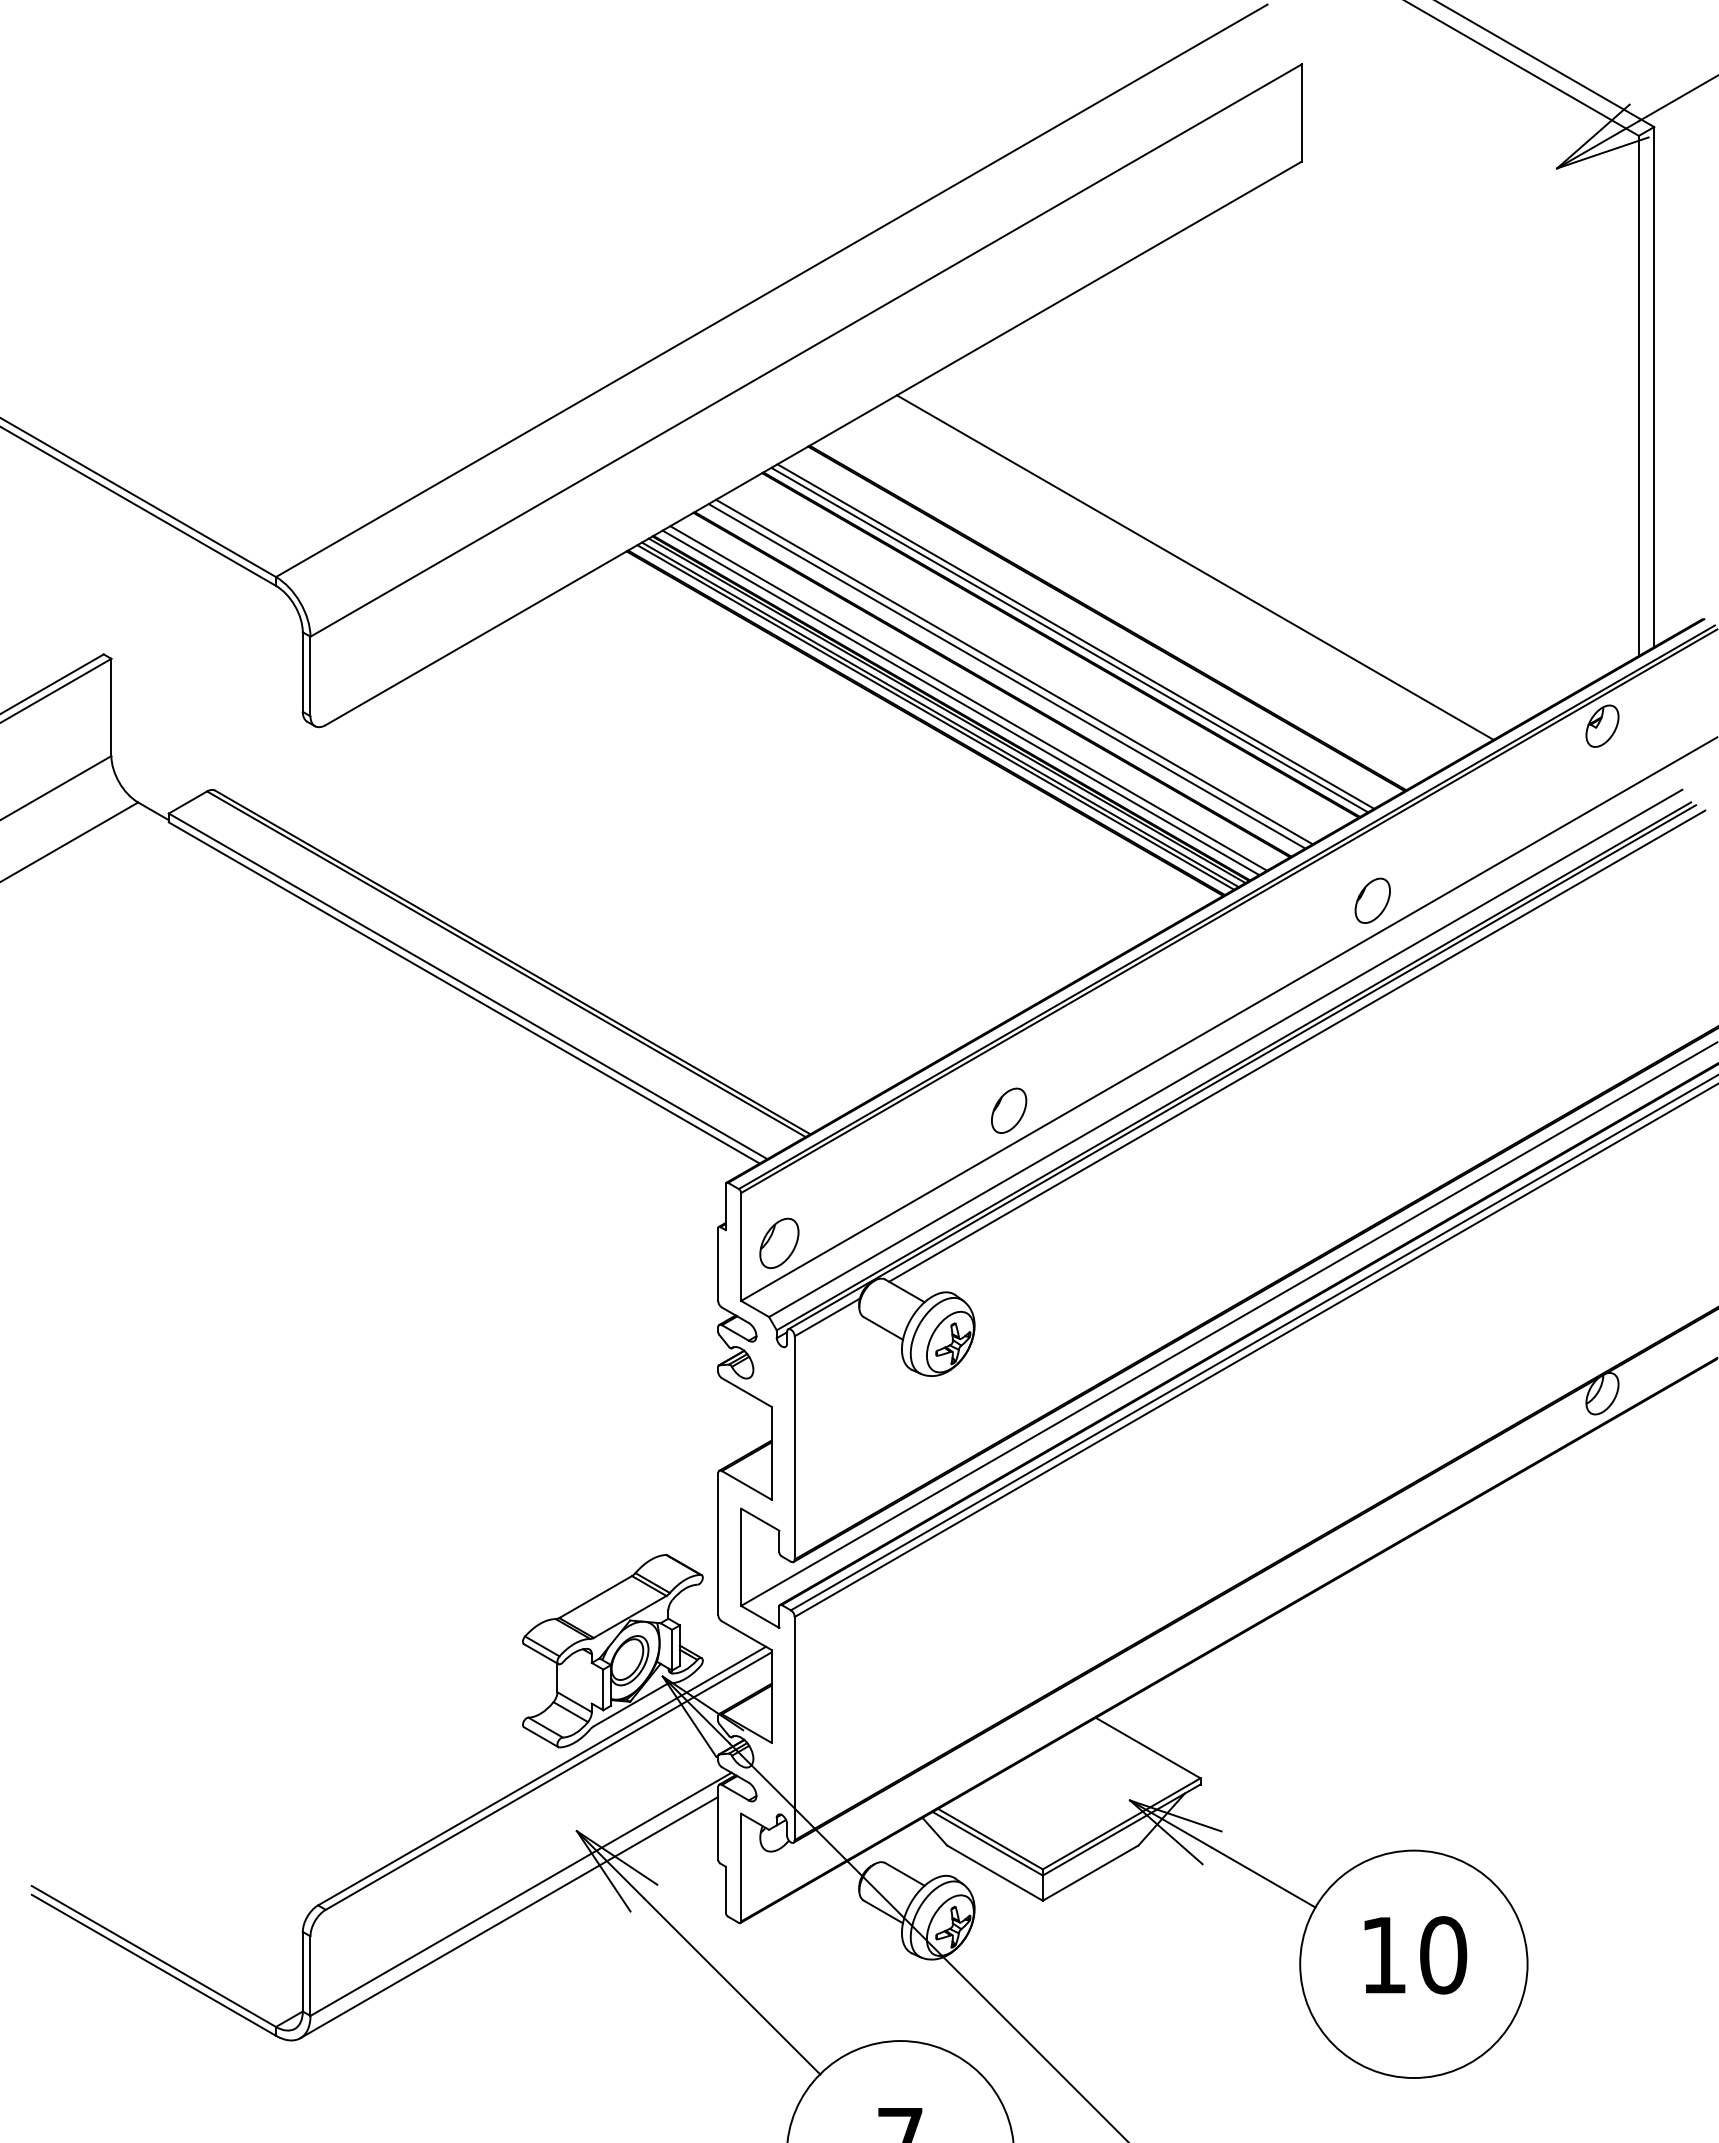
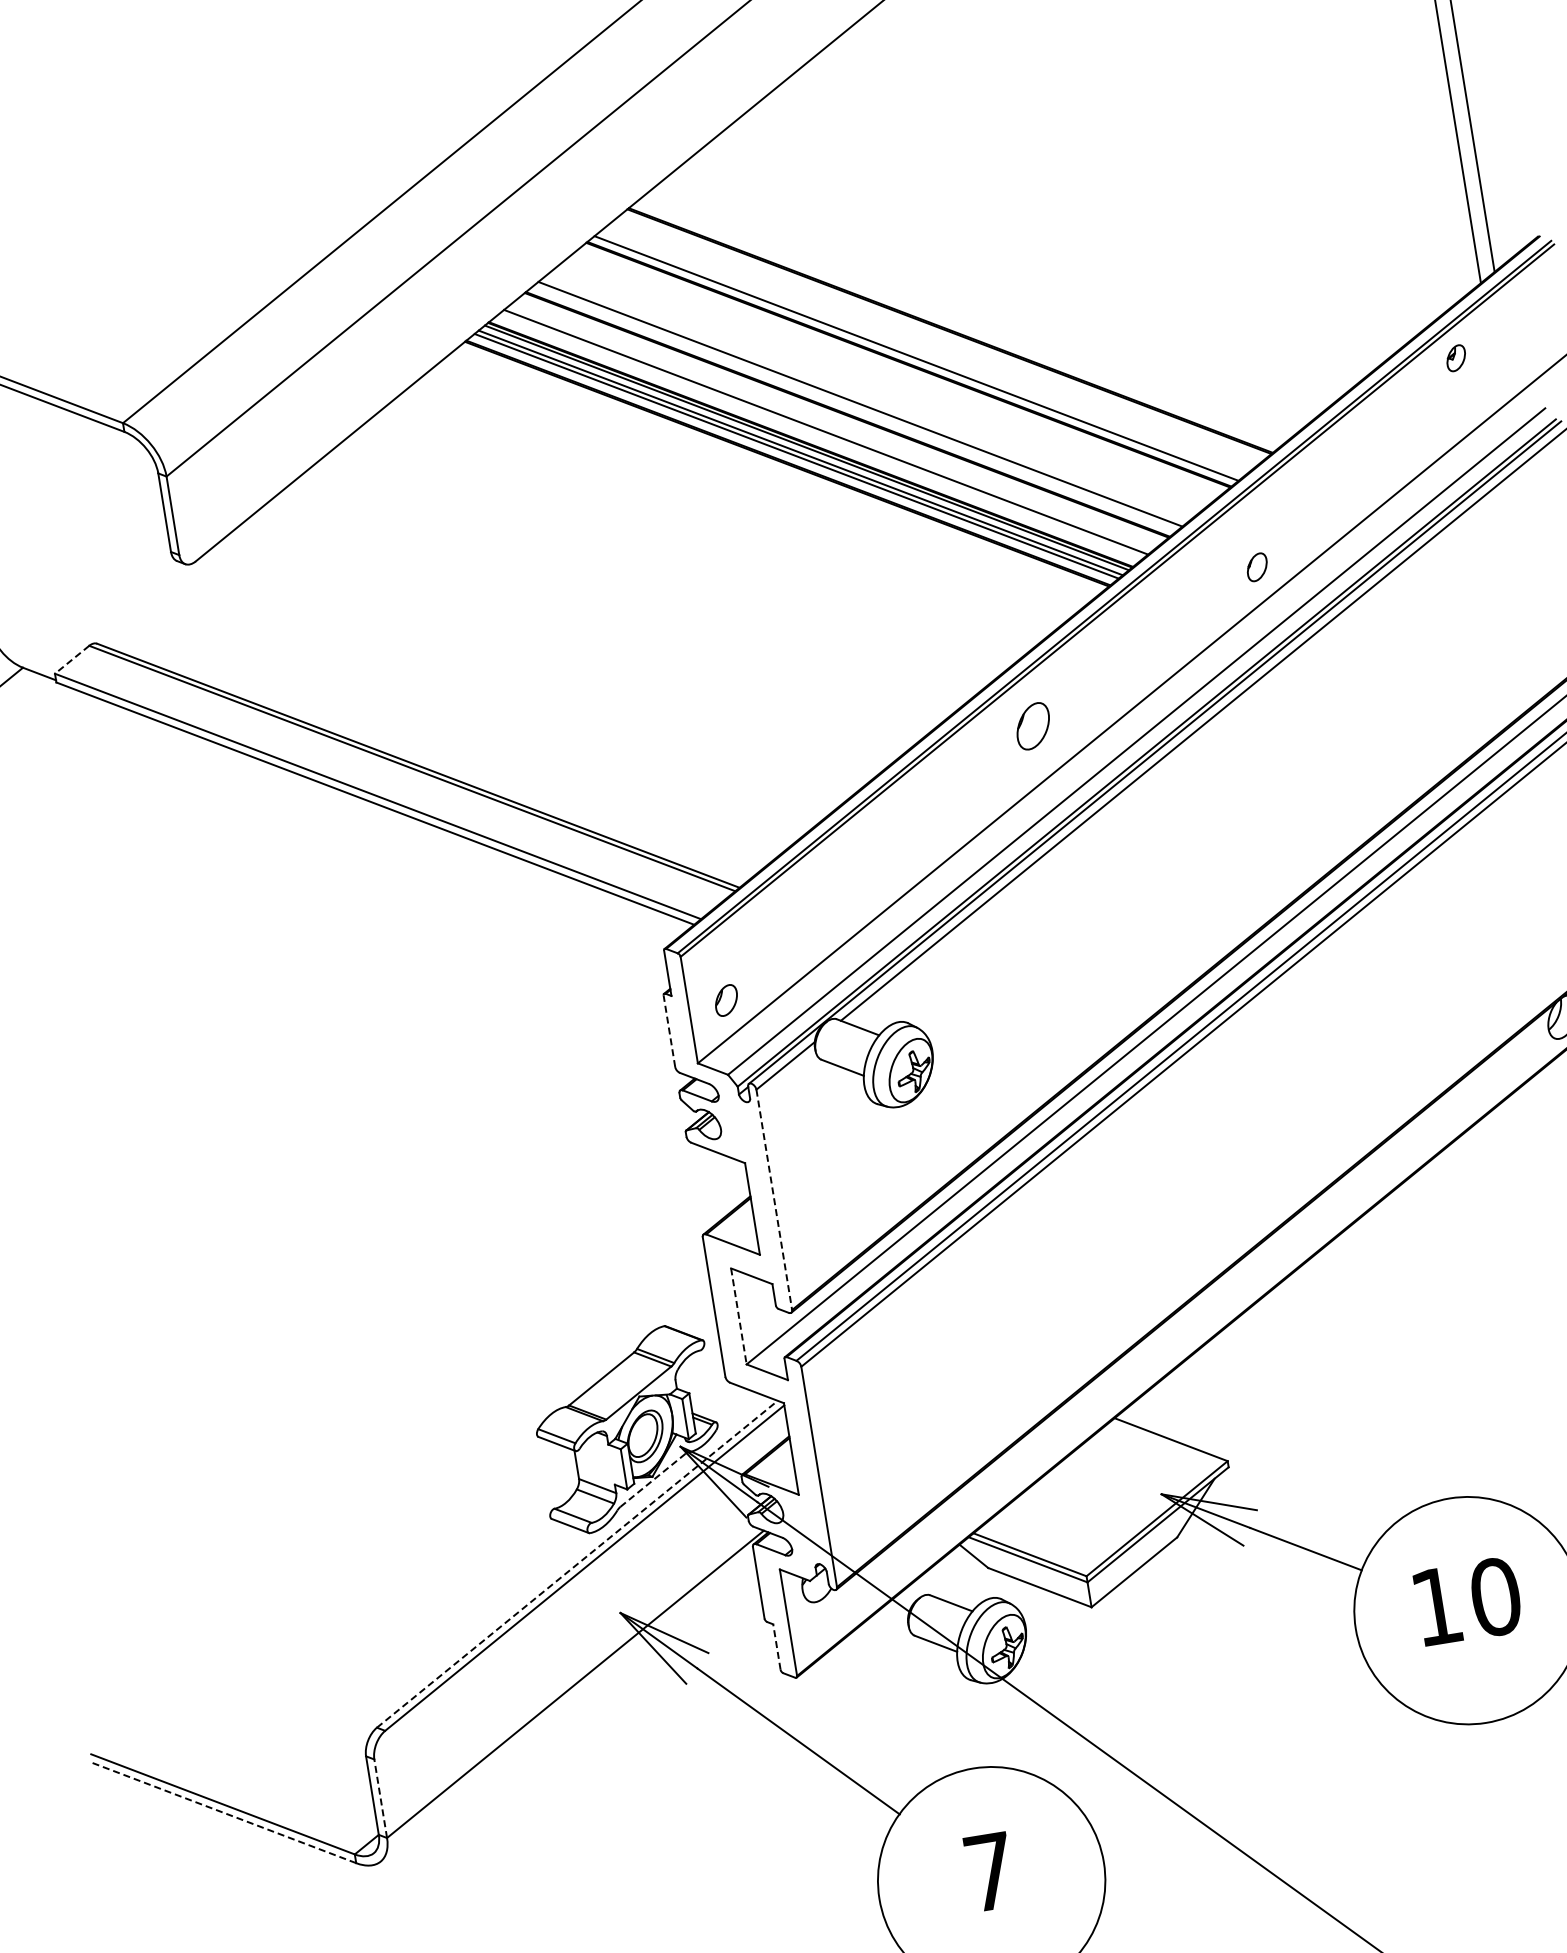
line: (1194, 567) -> (1028, 266), removed
line: (1075, 636) -> (921, 354), removed
line: (1014, 671) -> (867, 398), removed
line: (960, 702) -> (818, 437), removed
part: (1602, 725) -> (1456, 357), size x0.6
line: (187, 802) -> (71, 659), solid -> dashed
part: (1372, 900) -> (1257, 567), size x0.6
part: (1009, 1110) -> (1033, 725), moved
part: (779, 1243) -> (726, 1000), size x0.6
line: (718, 1264) -> (669, 1031), solid -> dashed
line: (794, 1447) -> (773, 1199), solid -> dashed
line: (741, 1557) -> (739, 1316), solid -> dashed
line: (630, 1705) -> (653, 1480), solid -> dashed
line: (542, 1776) -> (577, 1564), solid -> dashed
line: (725, 1889) -> (776, 1646), solid -> dashed
line: (509, 1917) -> (567, 1709), removed
line: (153, 1965) -> (224, 1813), solid -> dashed
line: (310, 1976) -> (380, 1799), solid -> dashed

